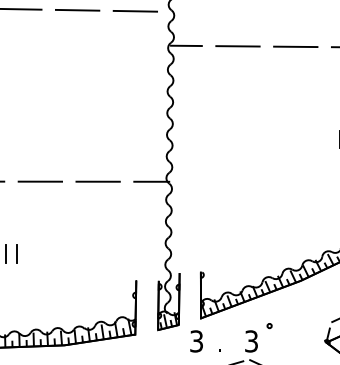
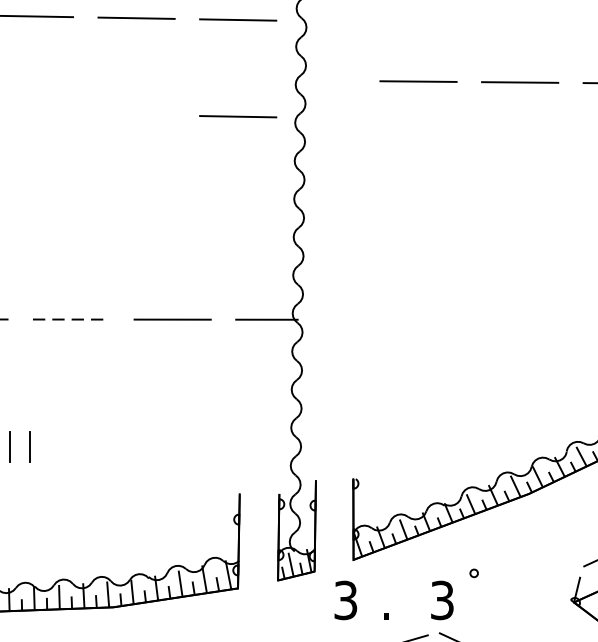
line: (186, 45) -> (328, 80), removed
line: (134, 66) -> (236, 117), added
line: (40, 181) -> (71, 319), solid -> dashed

